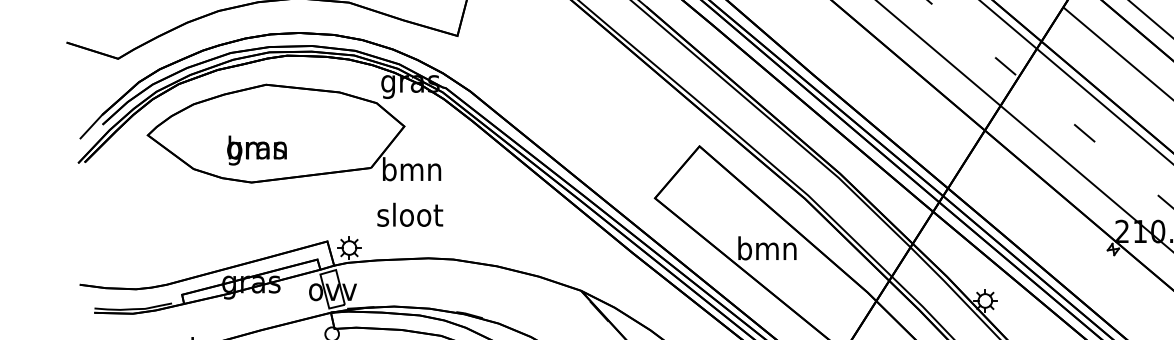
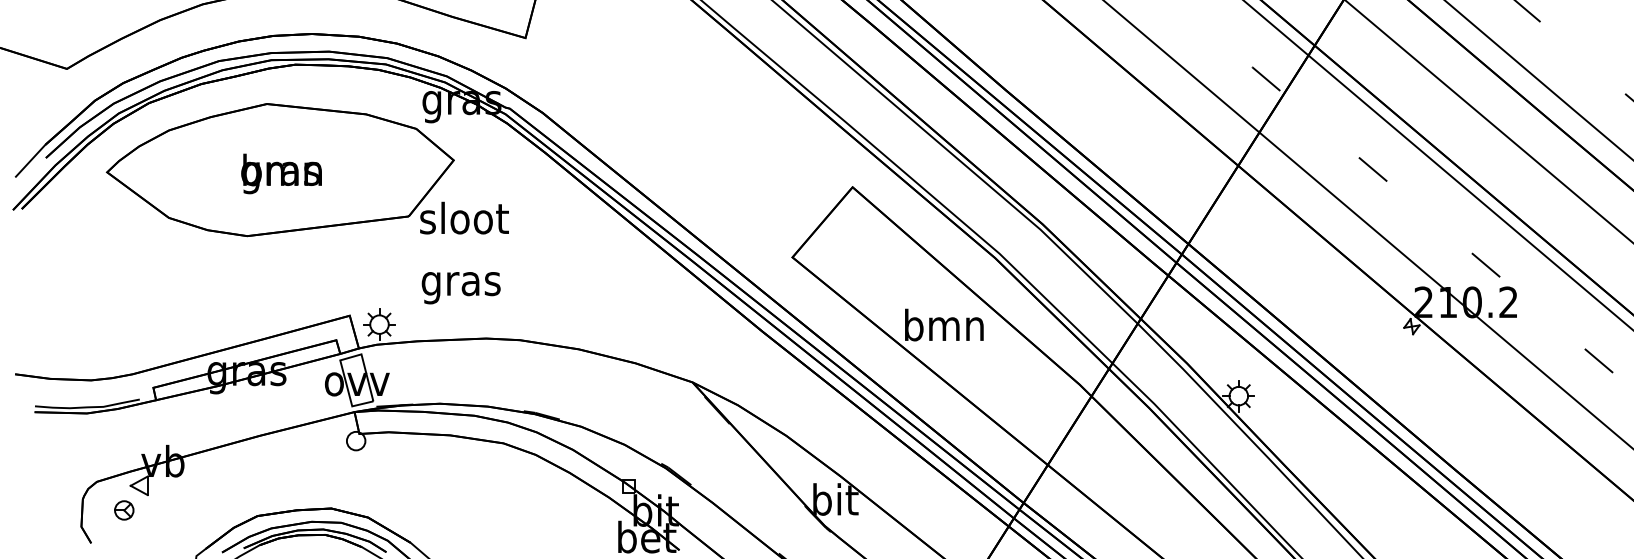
text: (256, 150) -> (281, 173), moved
text: (412, 168) -> (464, 217), bmn -> sloot
text: (410, 217) -> (461, 283), sloot -> gras

